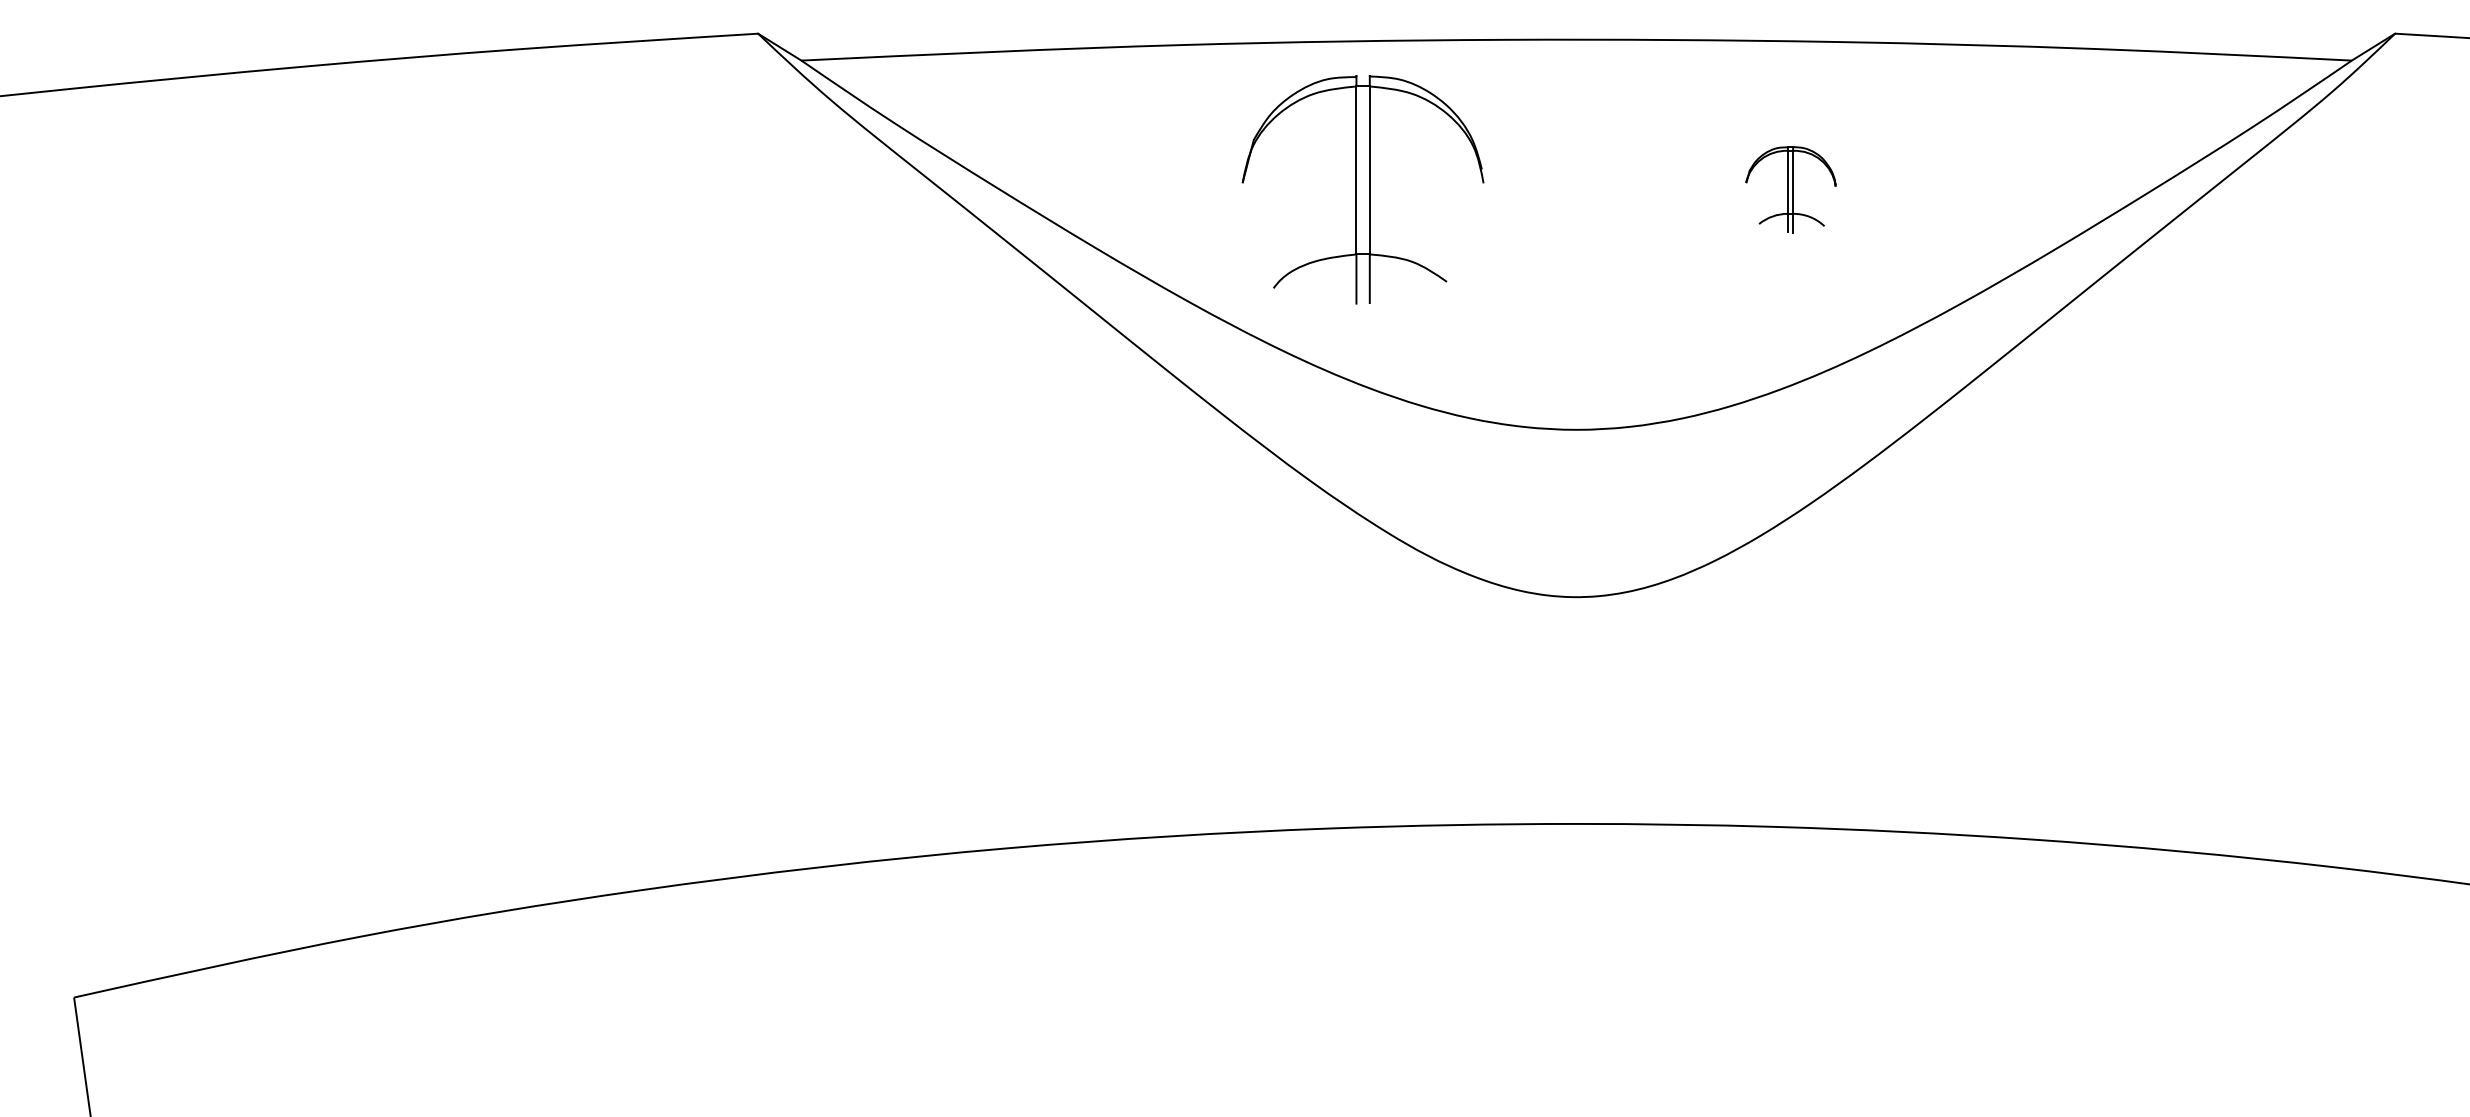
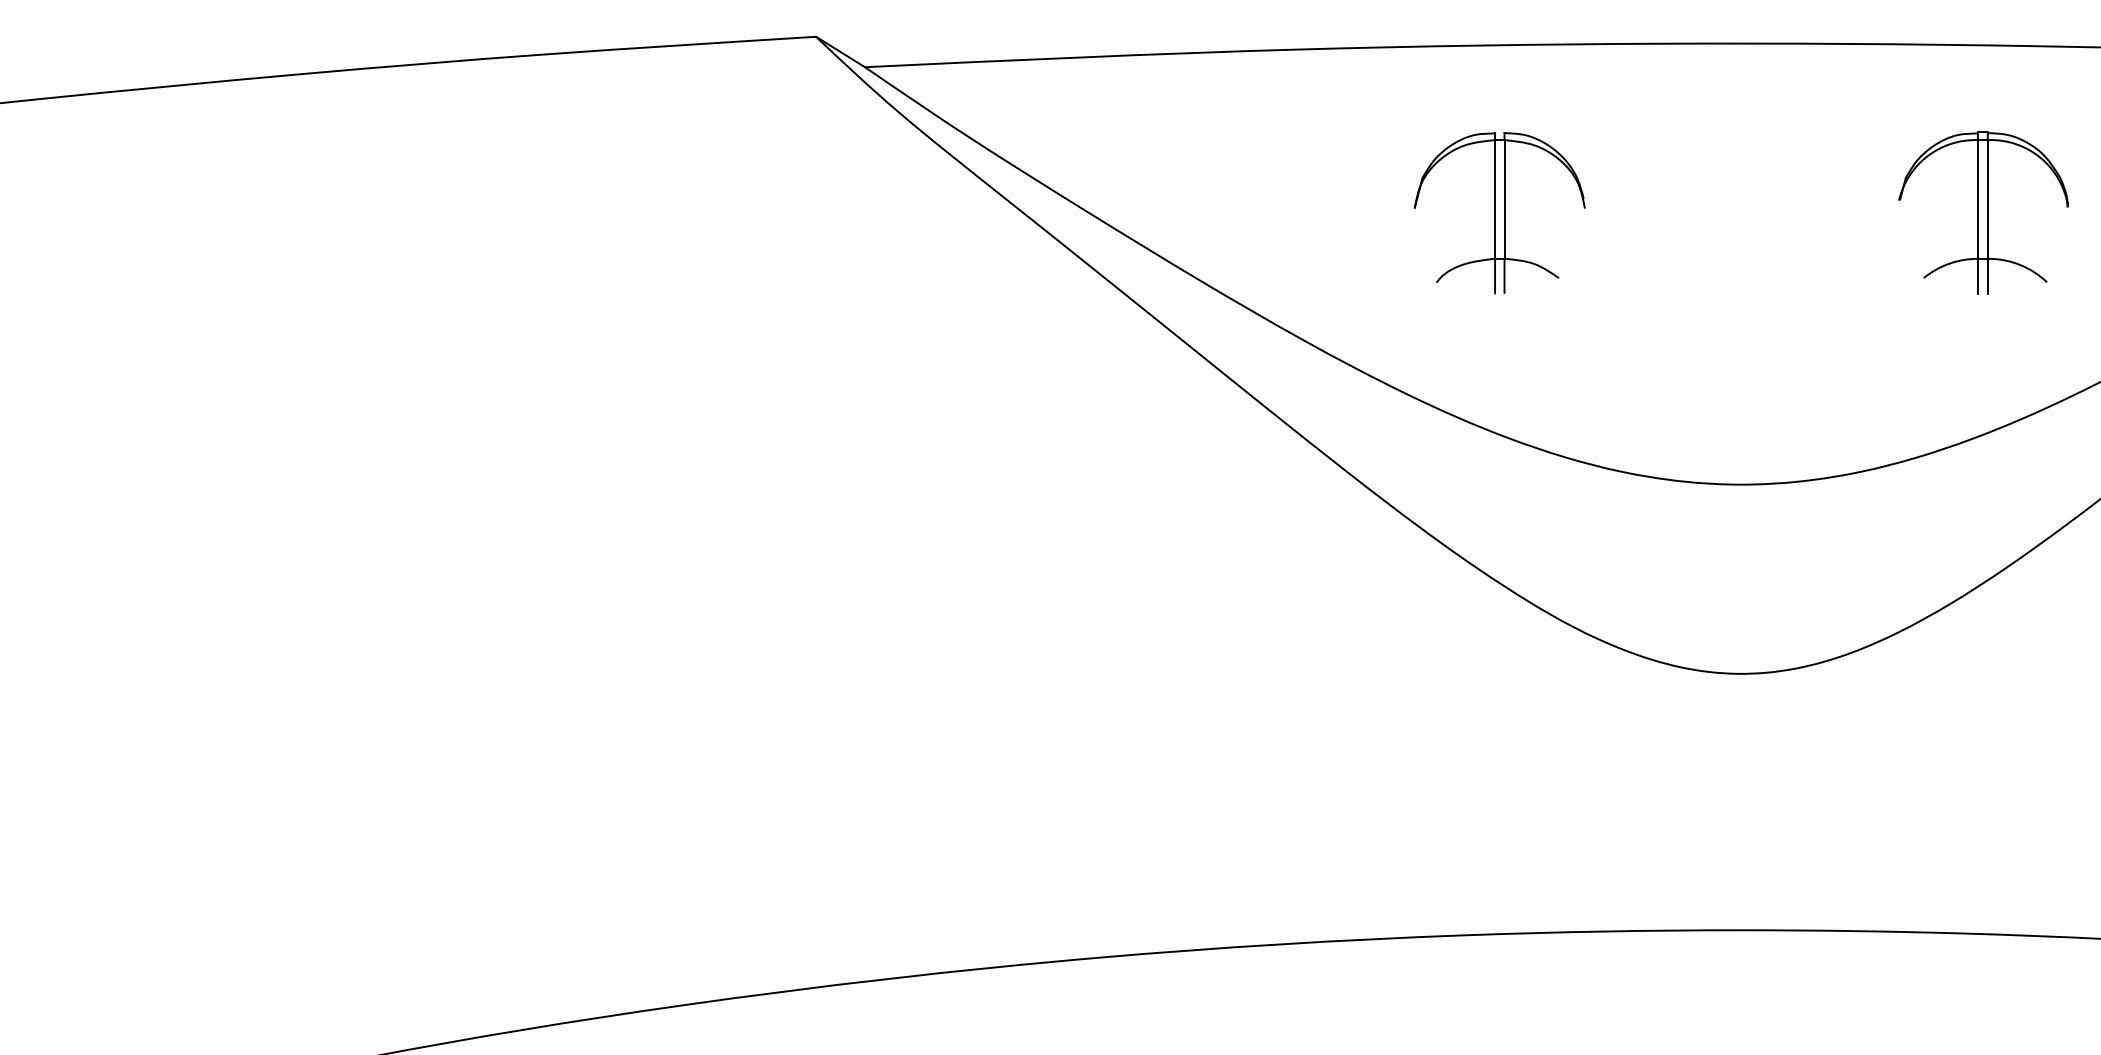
part: (1362, 189) -> (1499, 212), size x0.62
part: (1790, 189) -> (1983, 212), size x1.67

